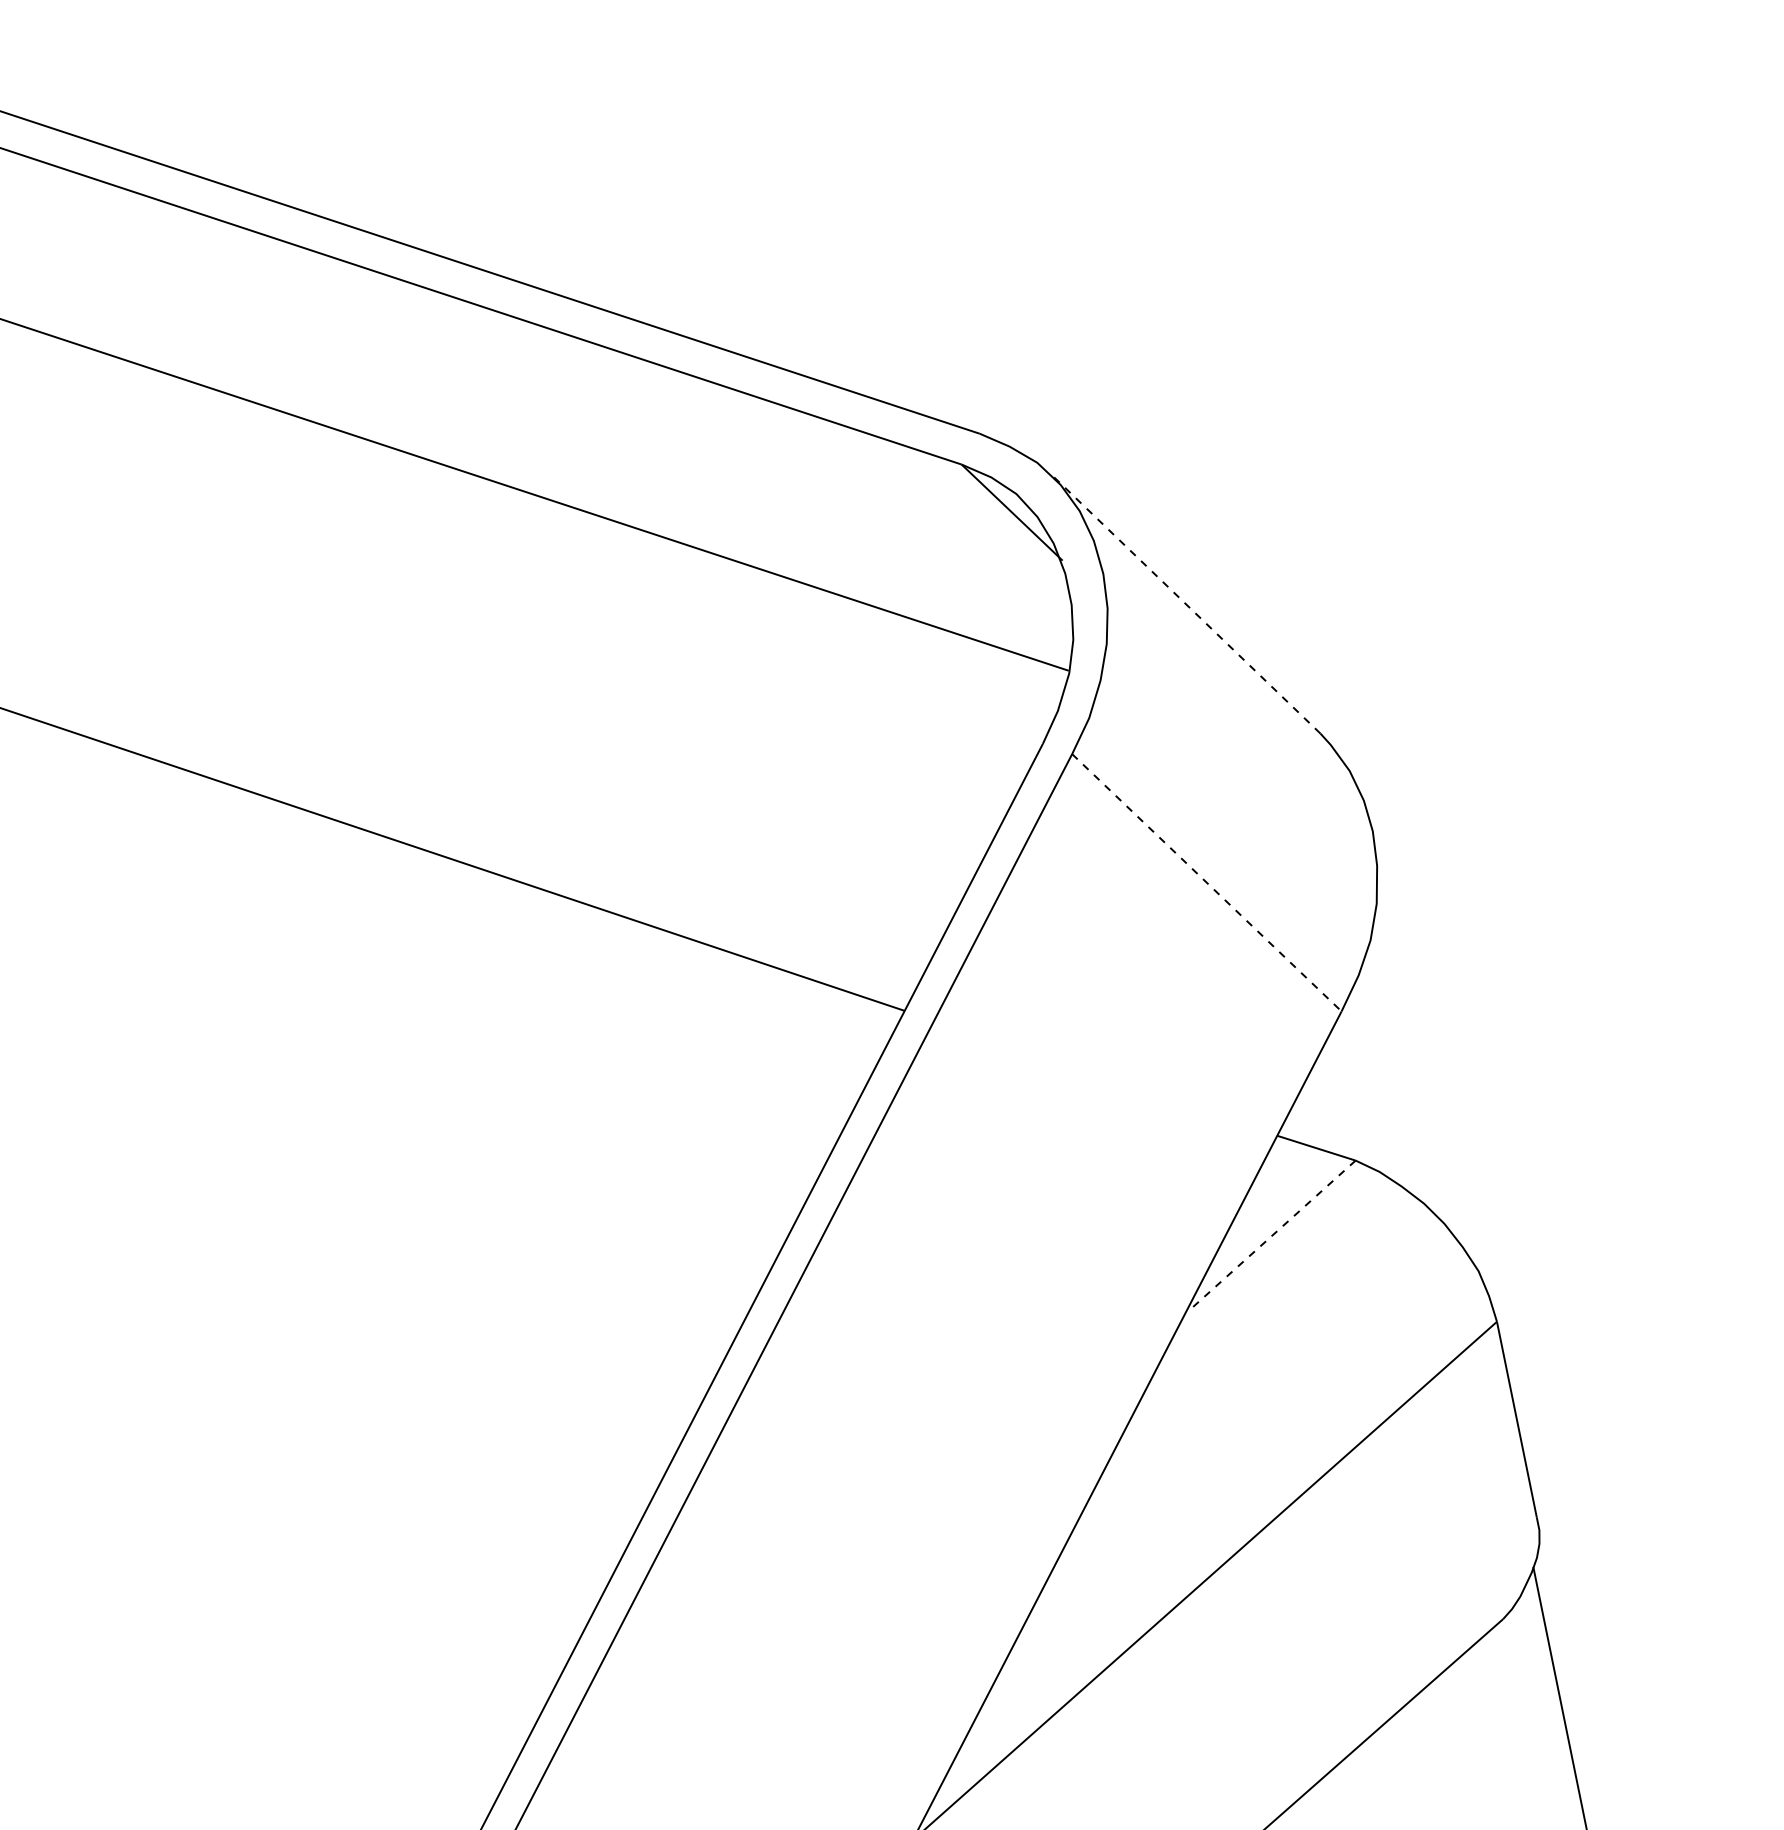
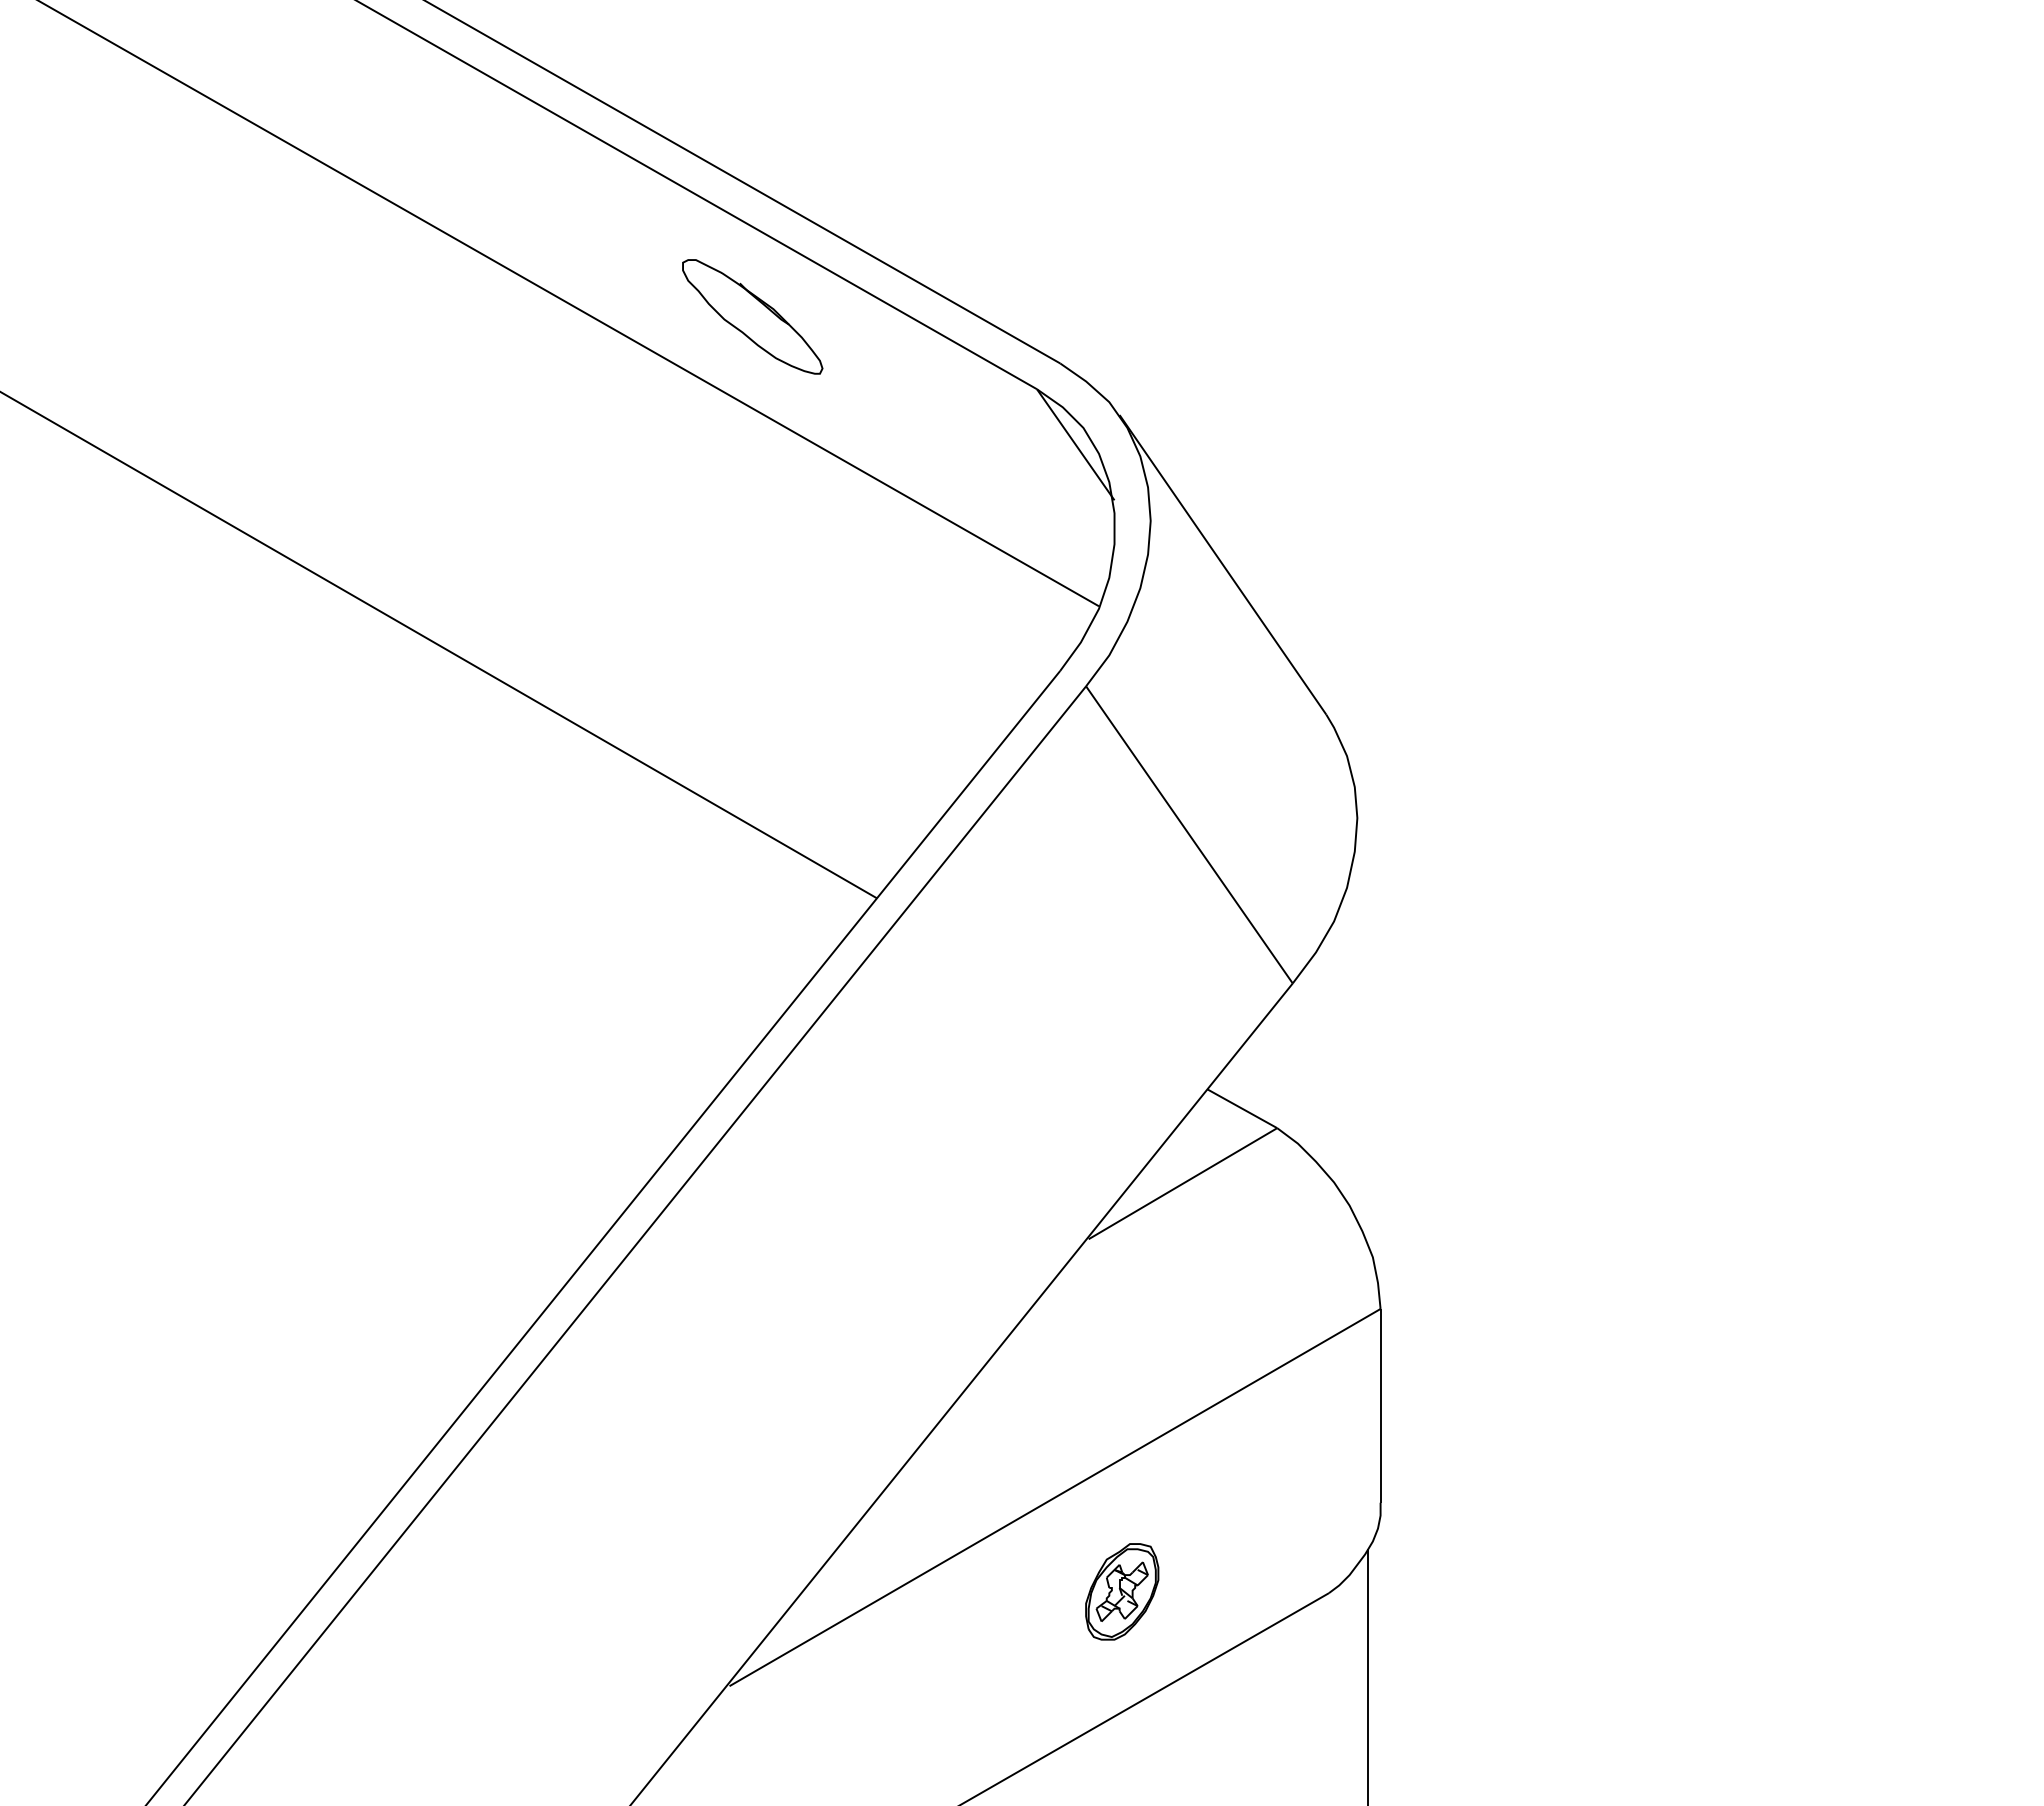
part: (659, 449) -> (752, 316), added
line: (1184, 603) -> (1222, 564), dashed -> solid
line: (1206, 882) -> (1189, 834), dashed -> solid
line: (1271, 1235) -> (1182, 1183), dashed -> solid
part: (1294, 1659) -> (1122, 1591), added

